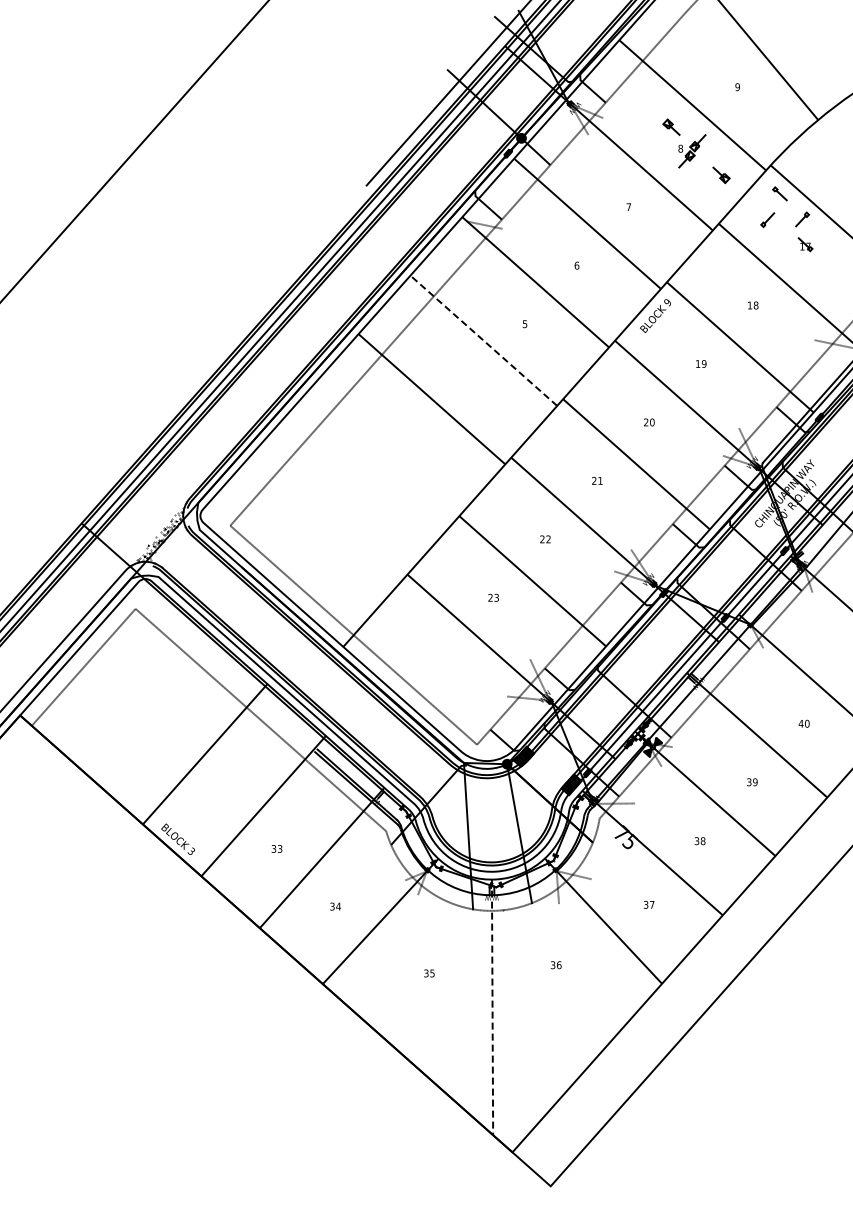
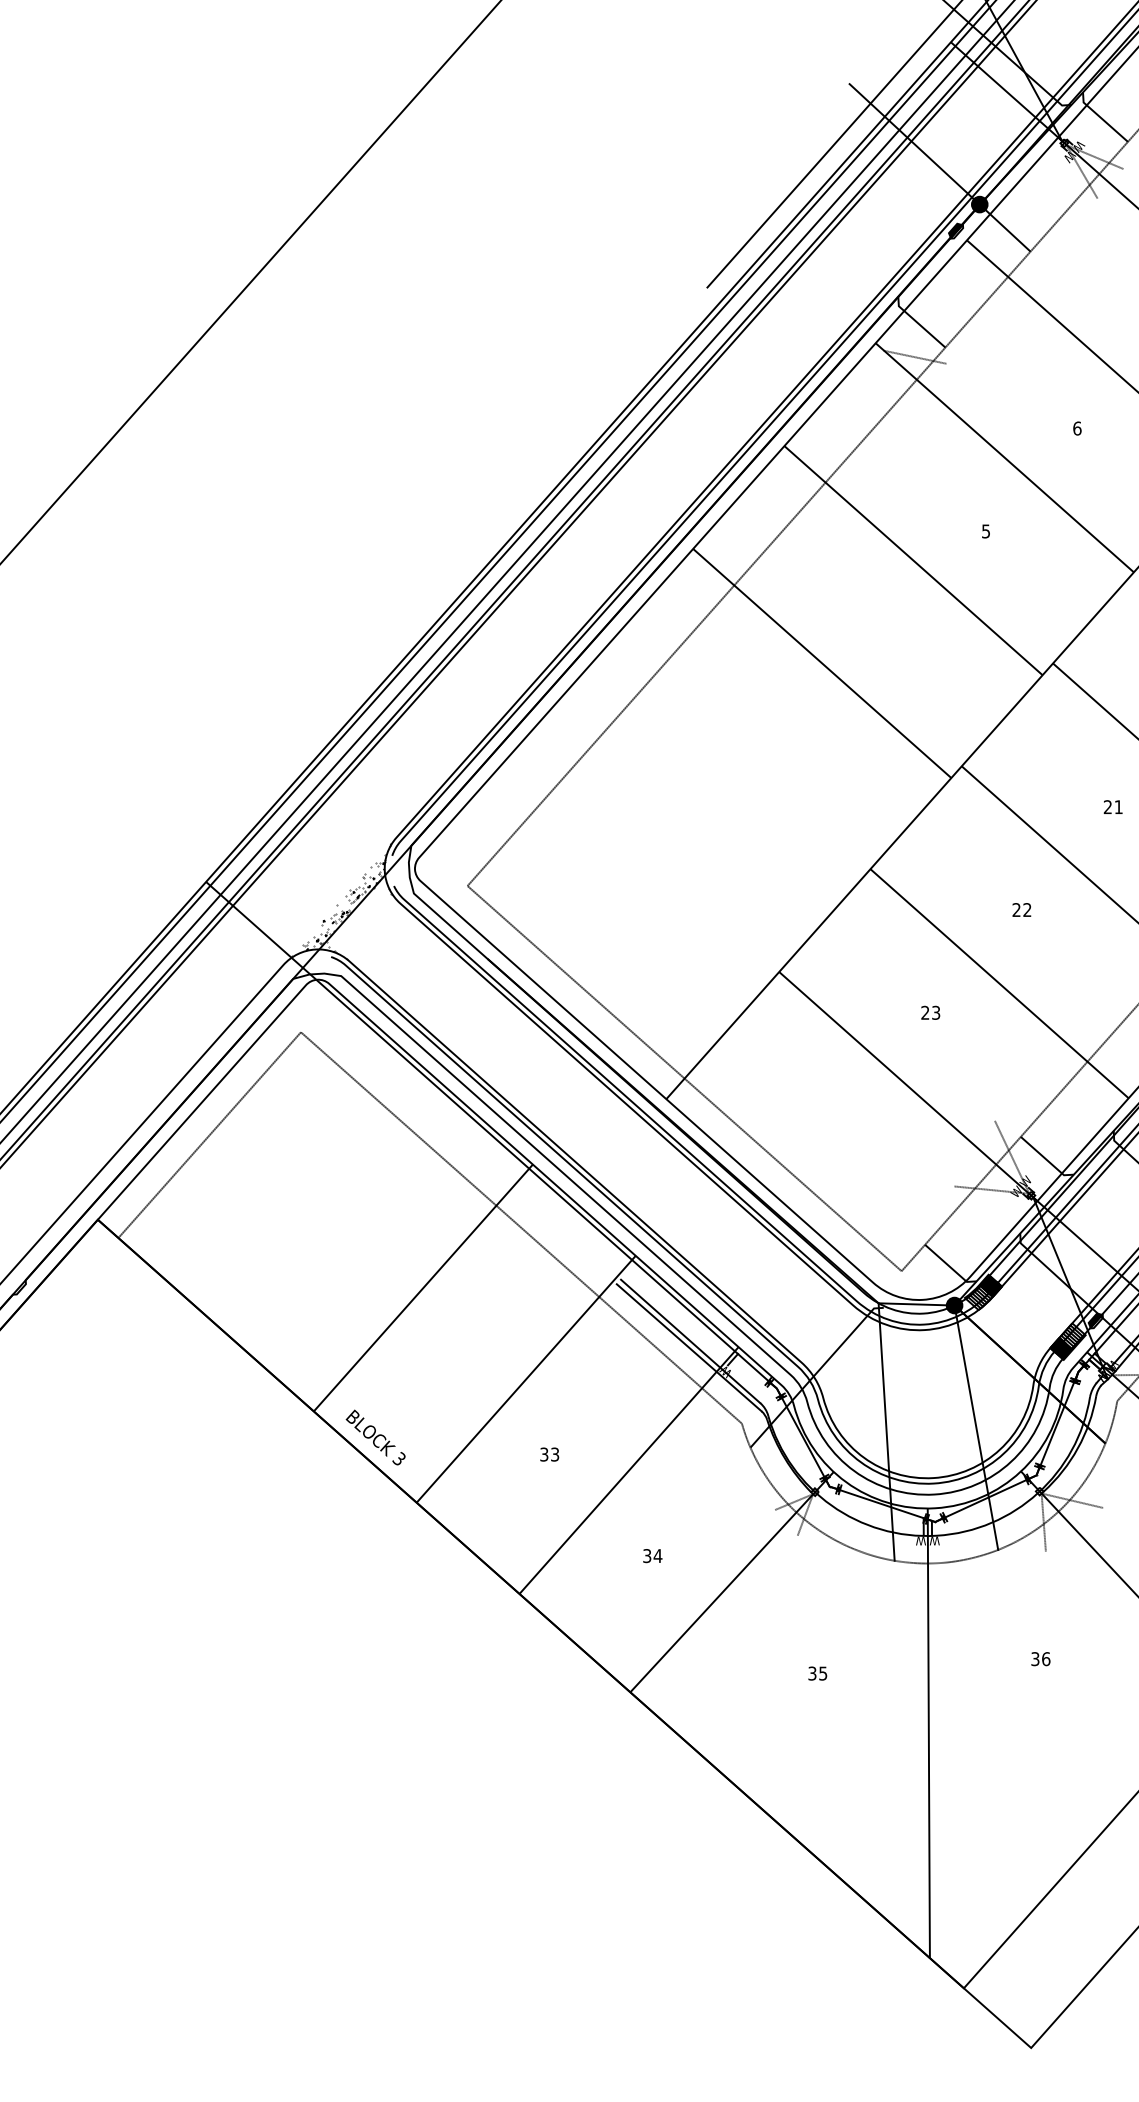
line: (483, 340) -> (912, 560), dashed -> solid
line: (492, 1007) -> (928, 1733), dashed -> solid

